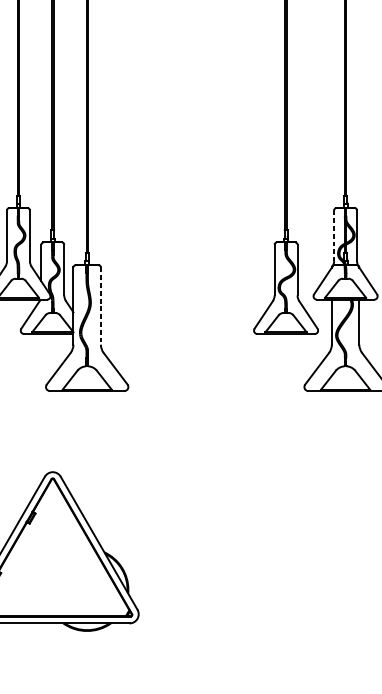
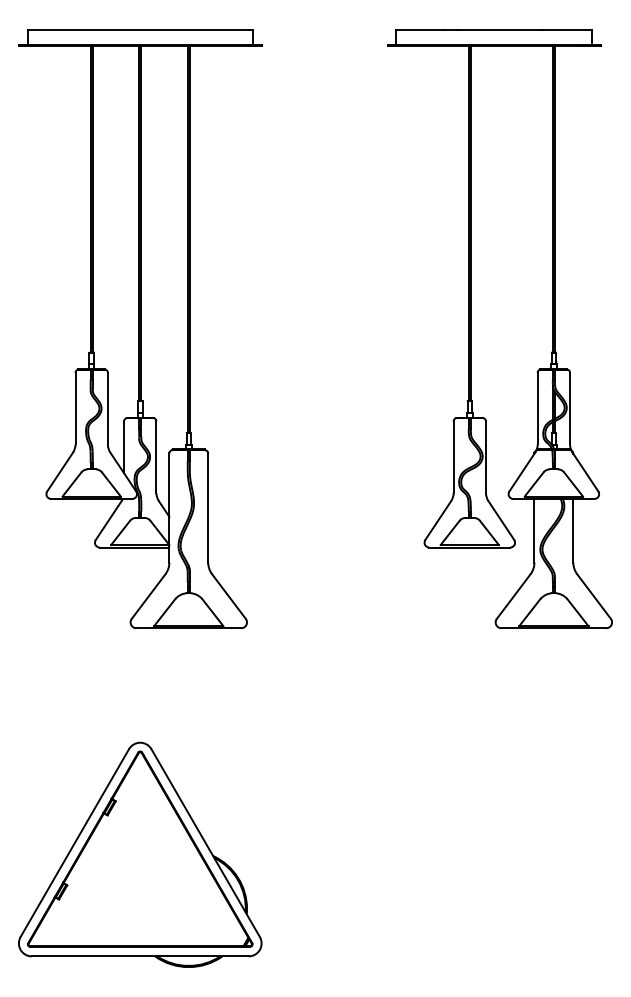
line: (334, 235) -> (537, 408), dashed -> solid
line: (101, 306) -> (208, 508), dashed -> solid

